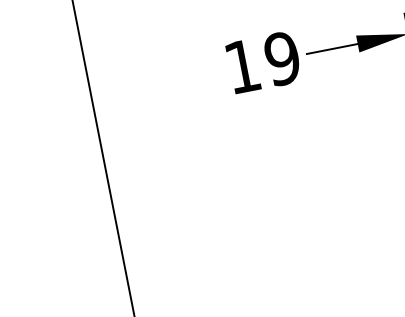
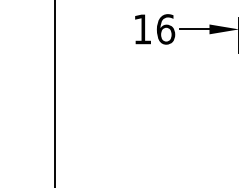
text: (282, 59) -> (165, 29), 19 -> 16

